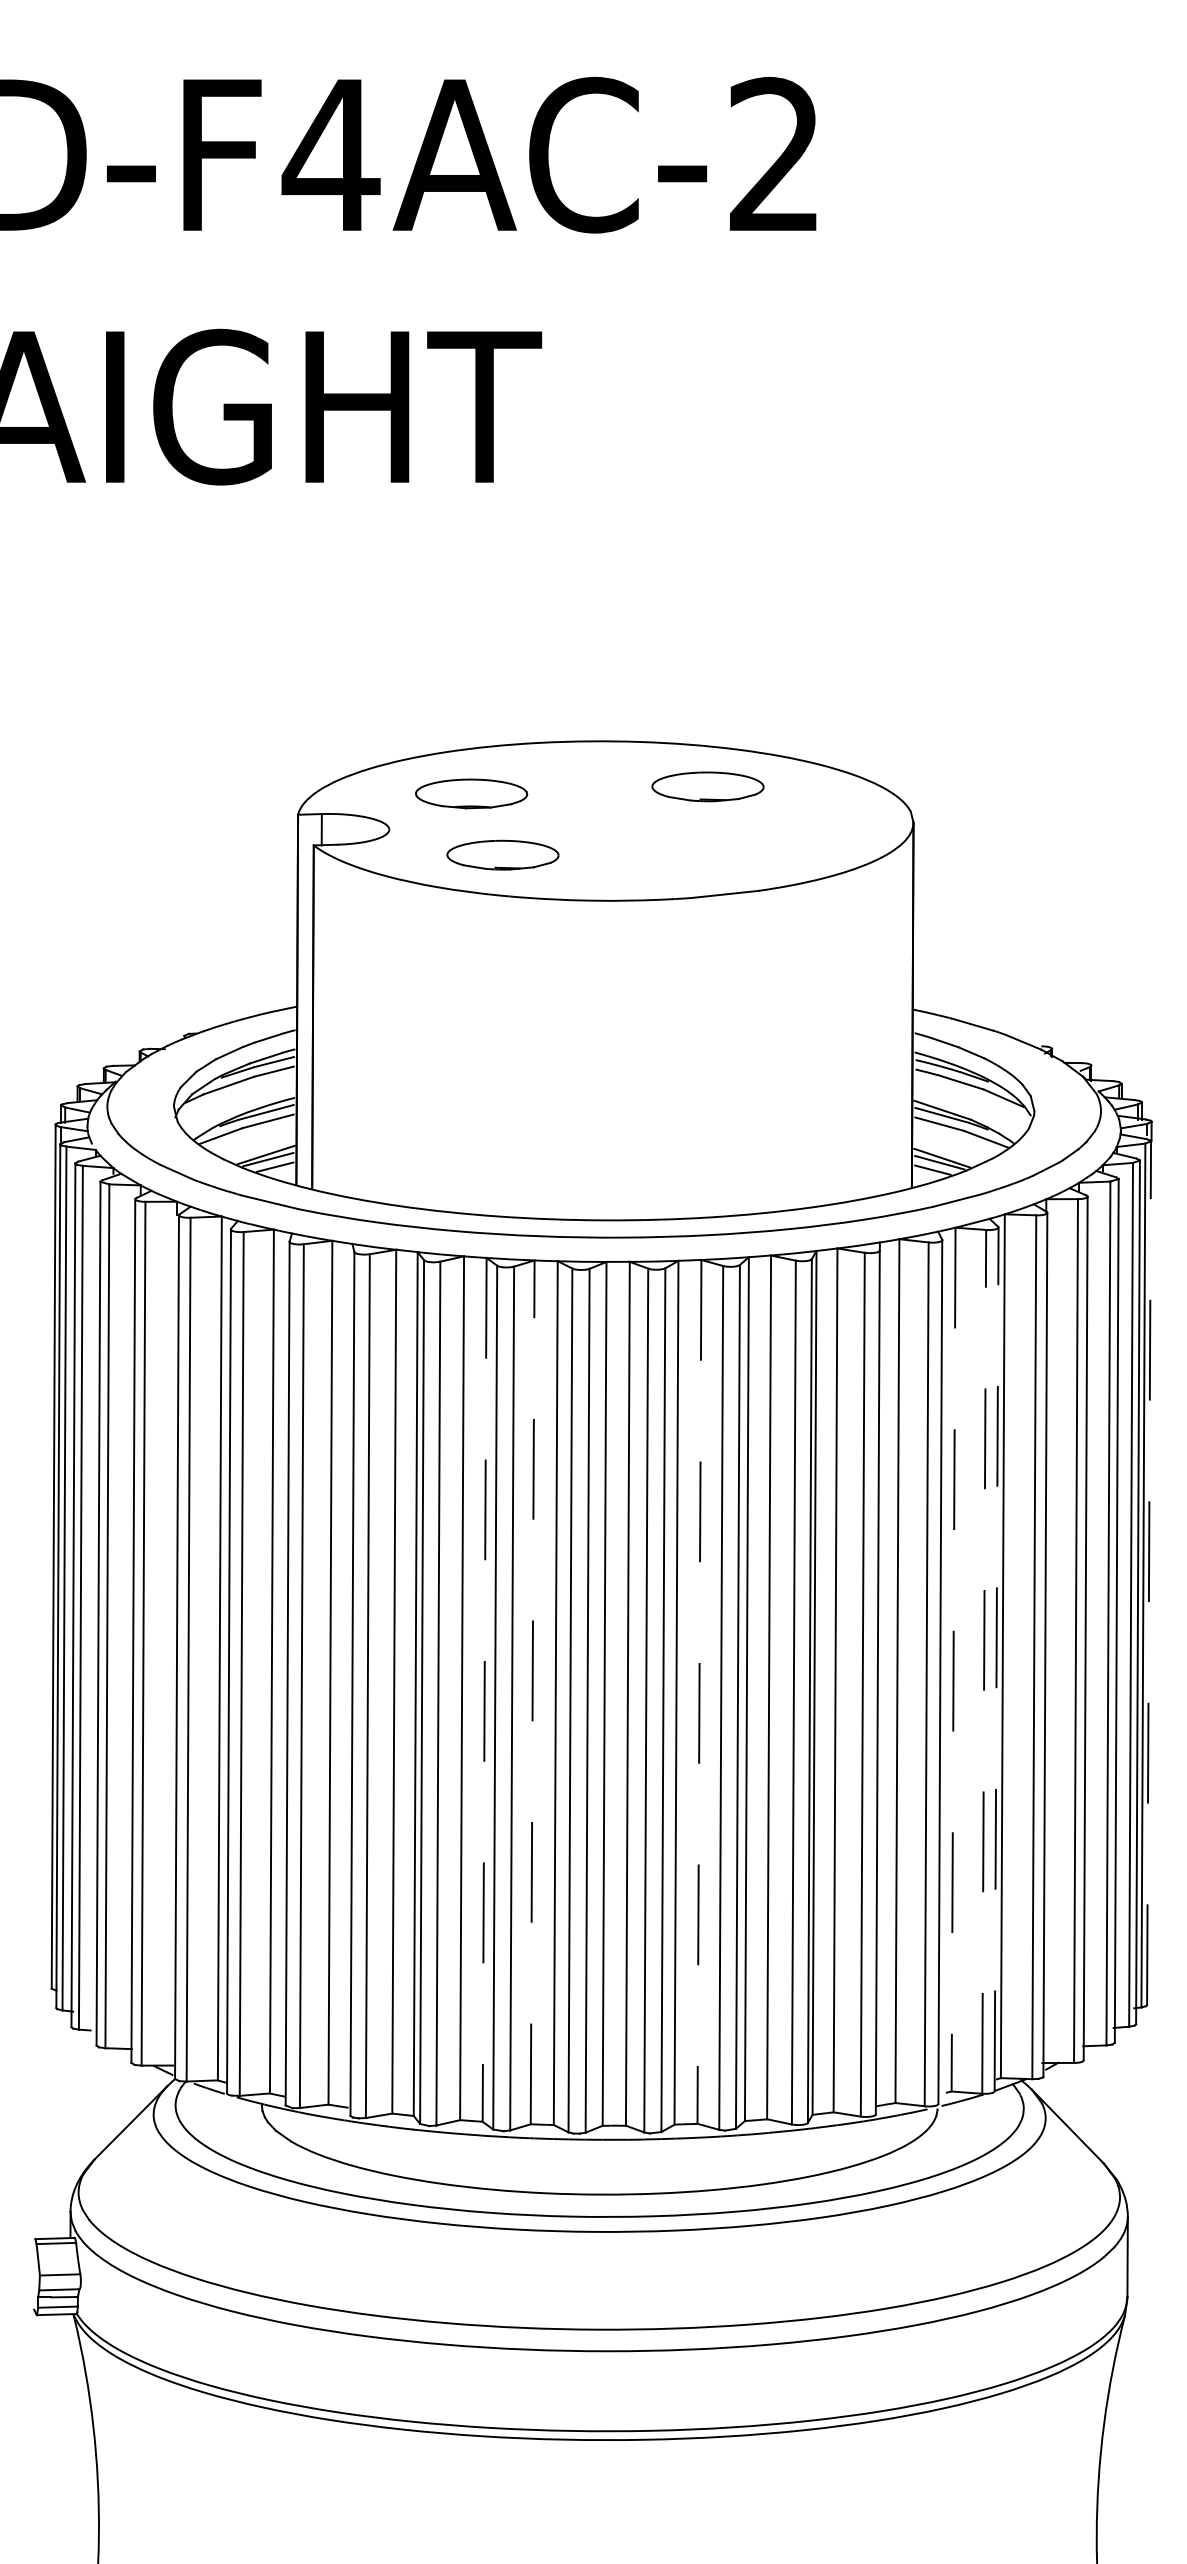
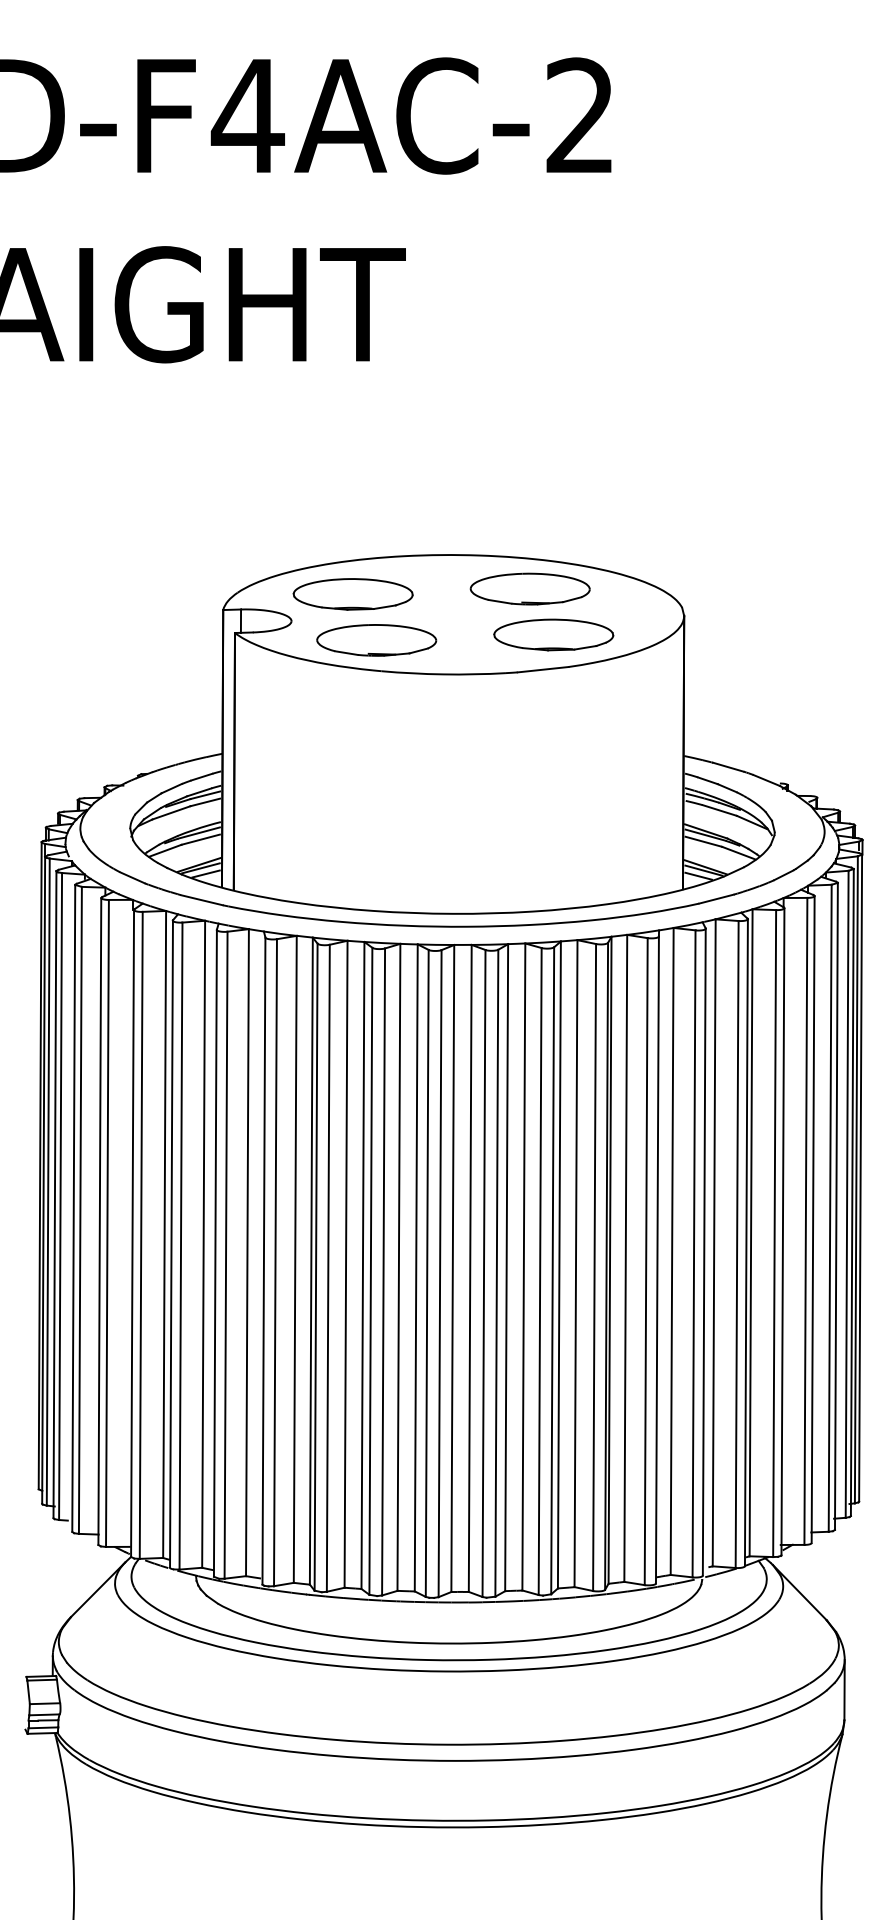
part: (707, 786) -> (529, 588), size x1.43
part: (471, 793) -> (353, 594), size x1.43
part: (739, 847) -> (553, 634), added
part: (502, 854) -> (376, 639), size x1.43
line: (1149, 1573) -> (860, 1178), dashed -> solid
line: (953, 1659) -> (714, 1242), dashed -> solid
line: (996, 1659) -> (746, 1242), dashed -> solid
line: (984, 1661) -> (737, 1244), dashed -> solid
line: (484, 1689) -> (362, 1265), dashed -> solid
line: (699, 1691) -> (523, 1266), dashed -> solid
line: (532, 1692) -> (398, 1267), dashed -> solid

